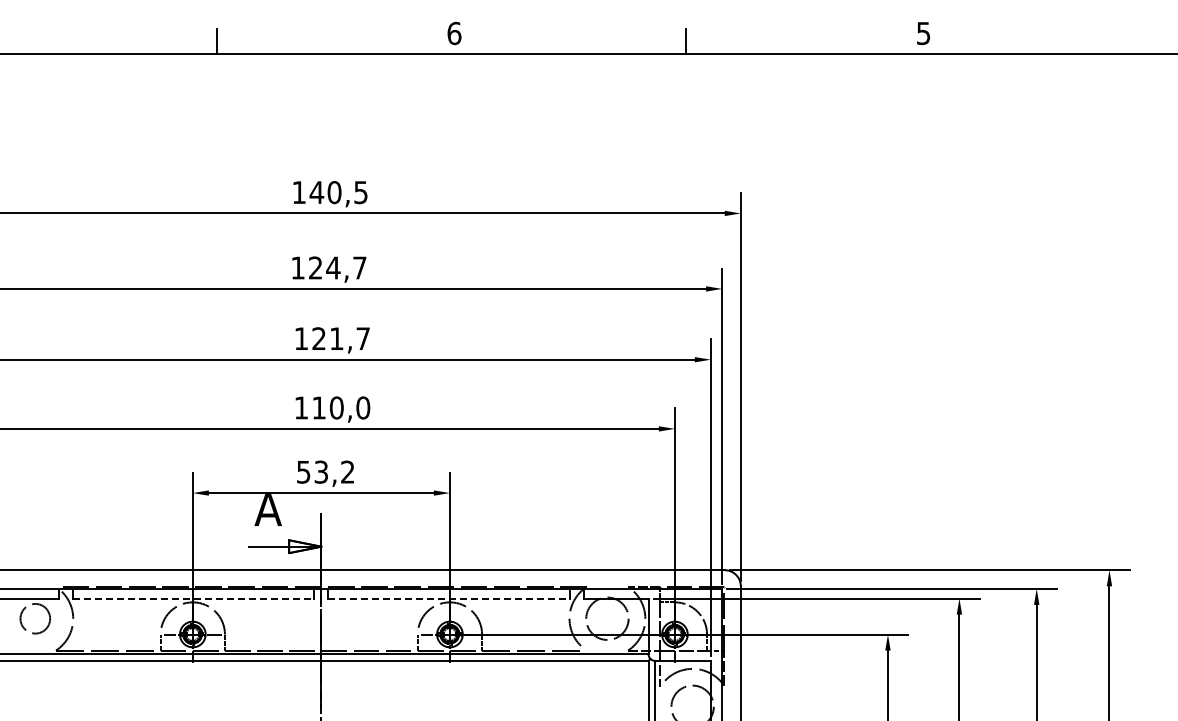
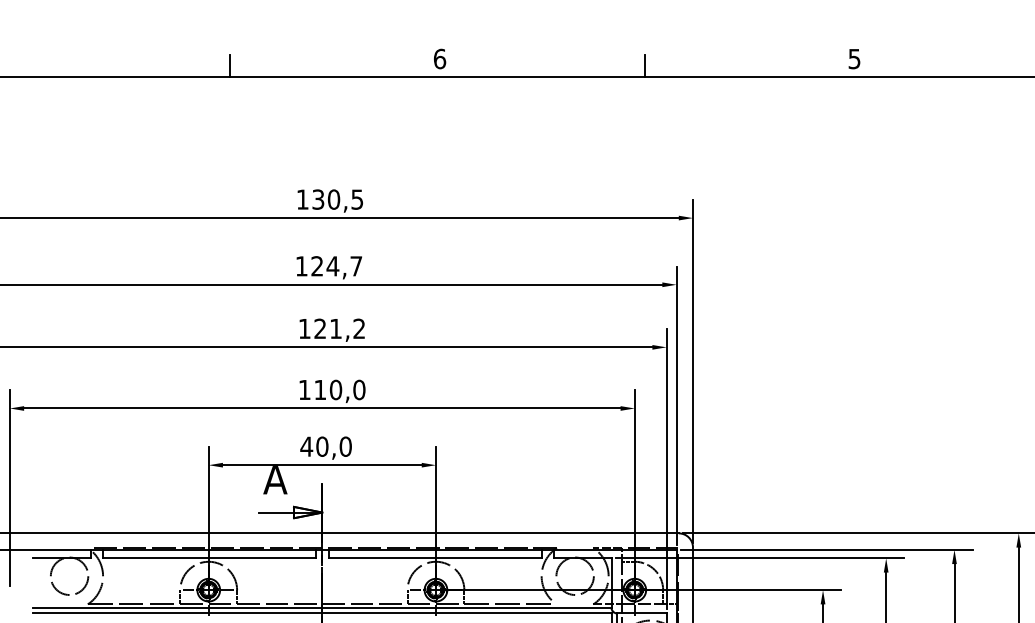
text: (316, 192) -> (318, 199), 140,5 -> 130,5
text: (362, 338) -> (358, 328), 121,7 -> 121,2
text: (325, 471) -> (325, 446), 53,2 -> 40,0
line: (193, 598) -> (209, 558), dashed -> solid
line: (448, 598) -> (434, 558), dashed -> solid
circle: (35, 618) -> (69, 576), size x1.43

